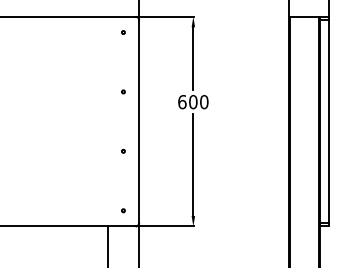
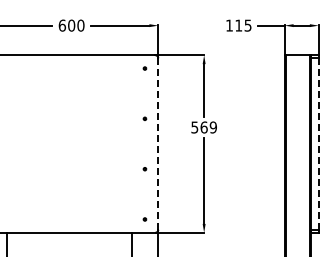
text: (192, 102) -> (203, 127), 600 -> 569
line: (139, 122) -> (158, 144), solid -> dashed
line: (328, 122) -> (318, 144), solid -> dashed

